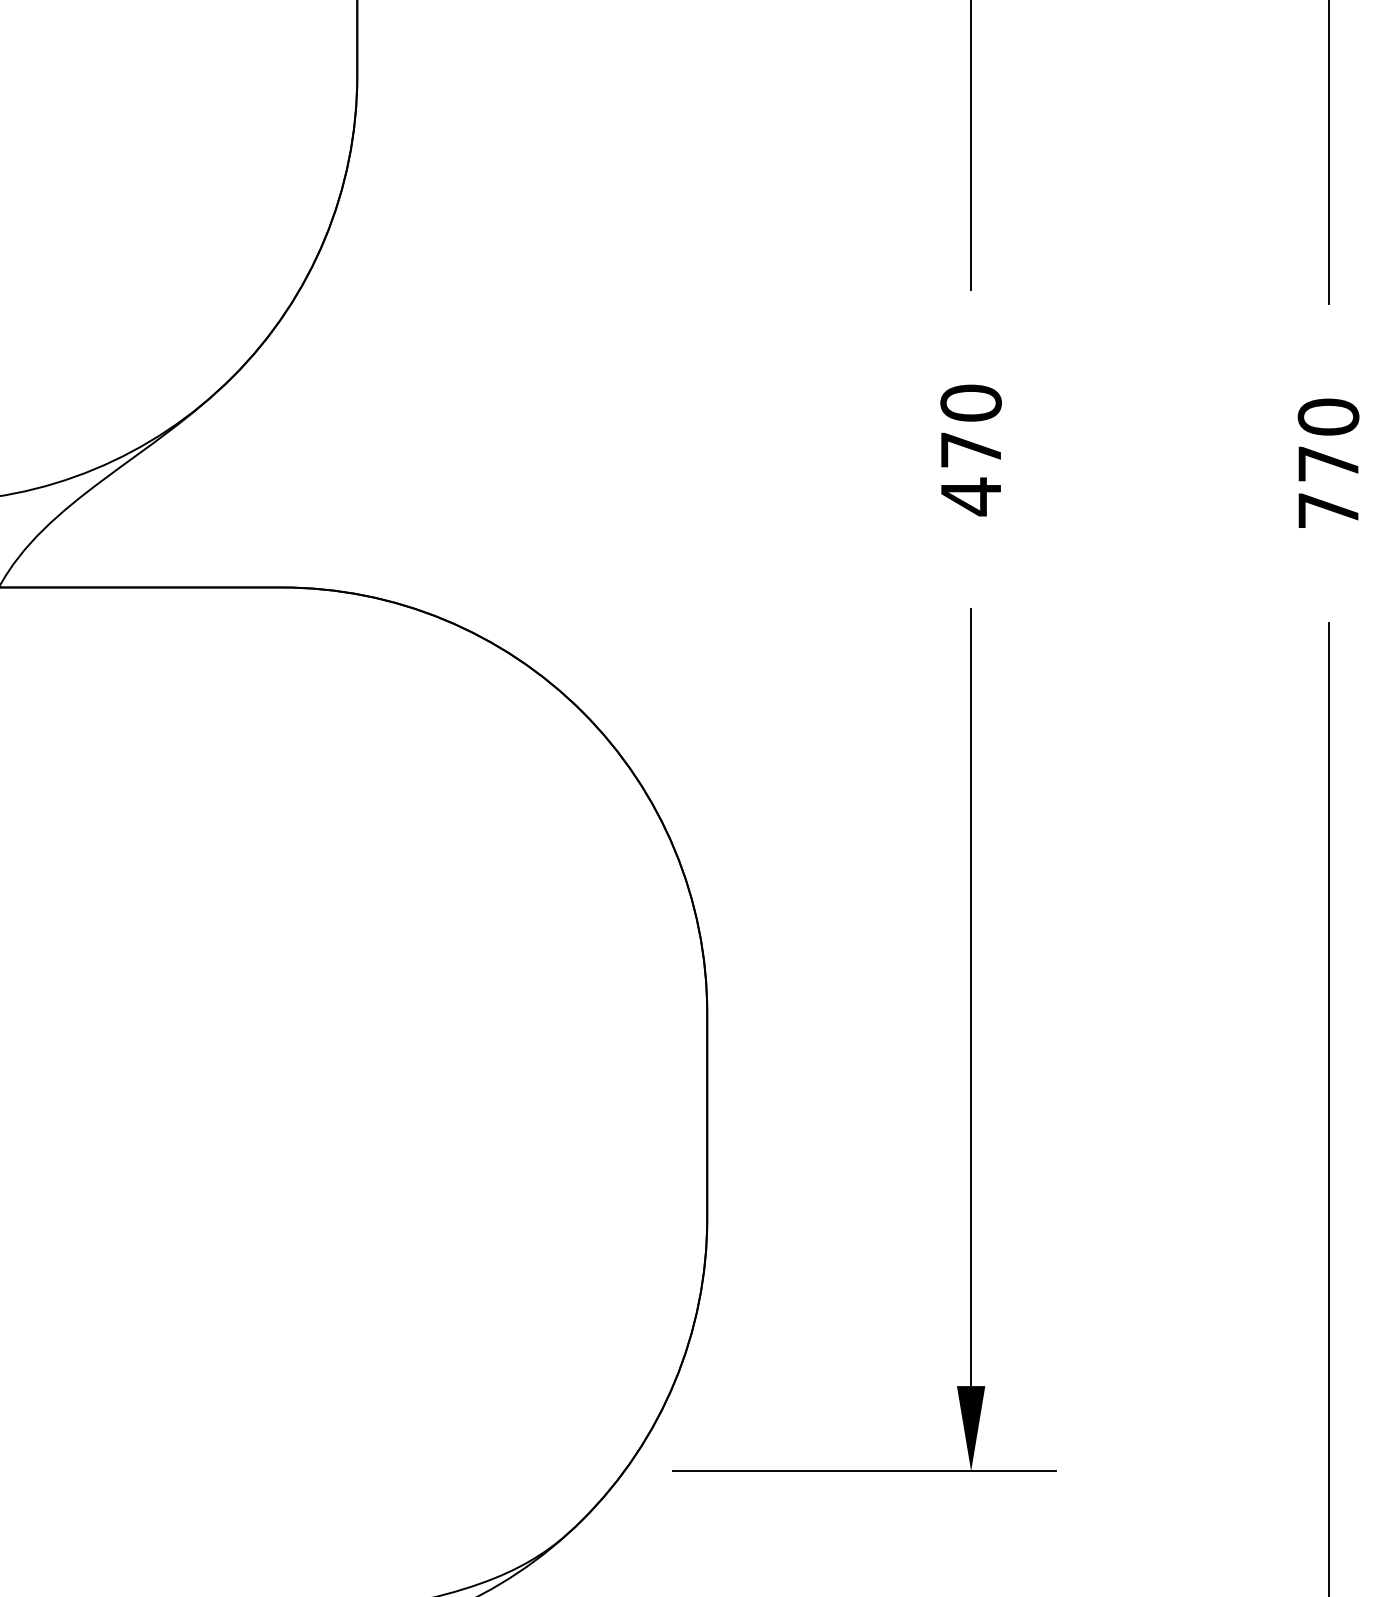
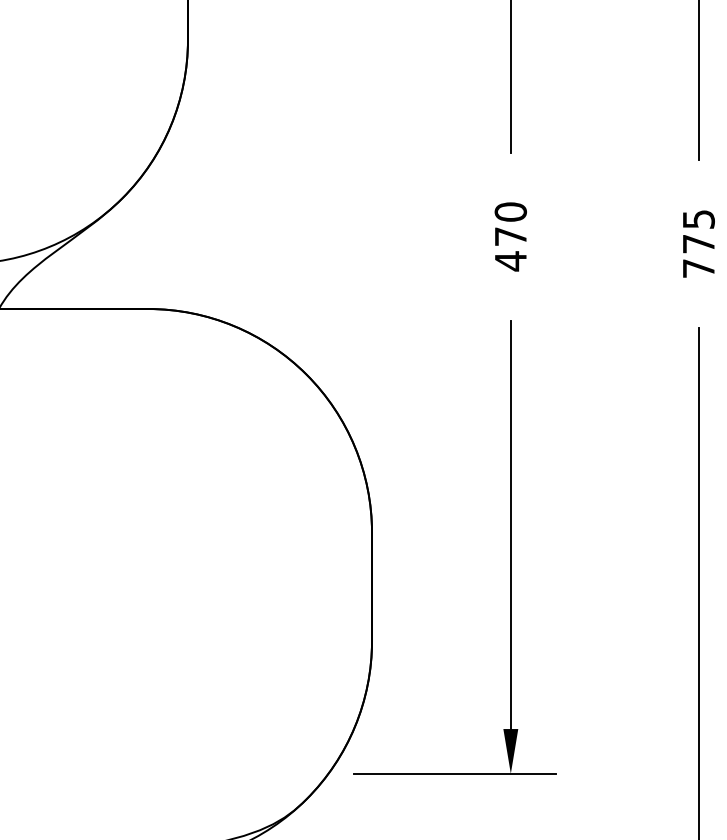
text: (1327, 417) -> (698, 219), 770 -> 775

